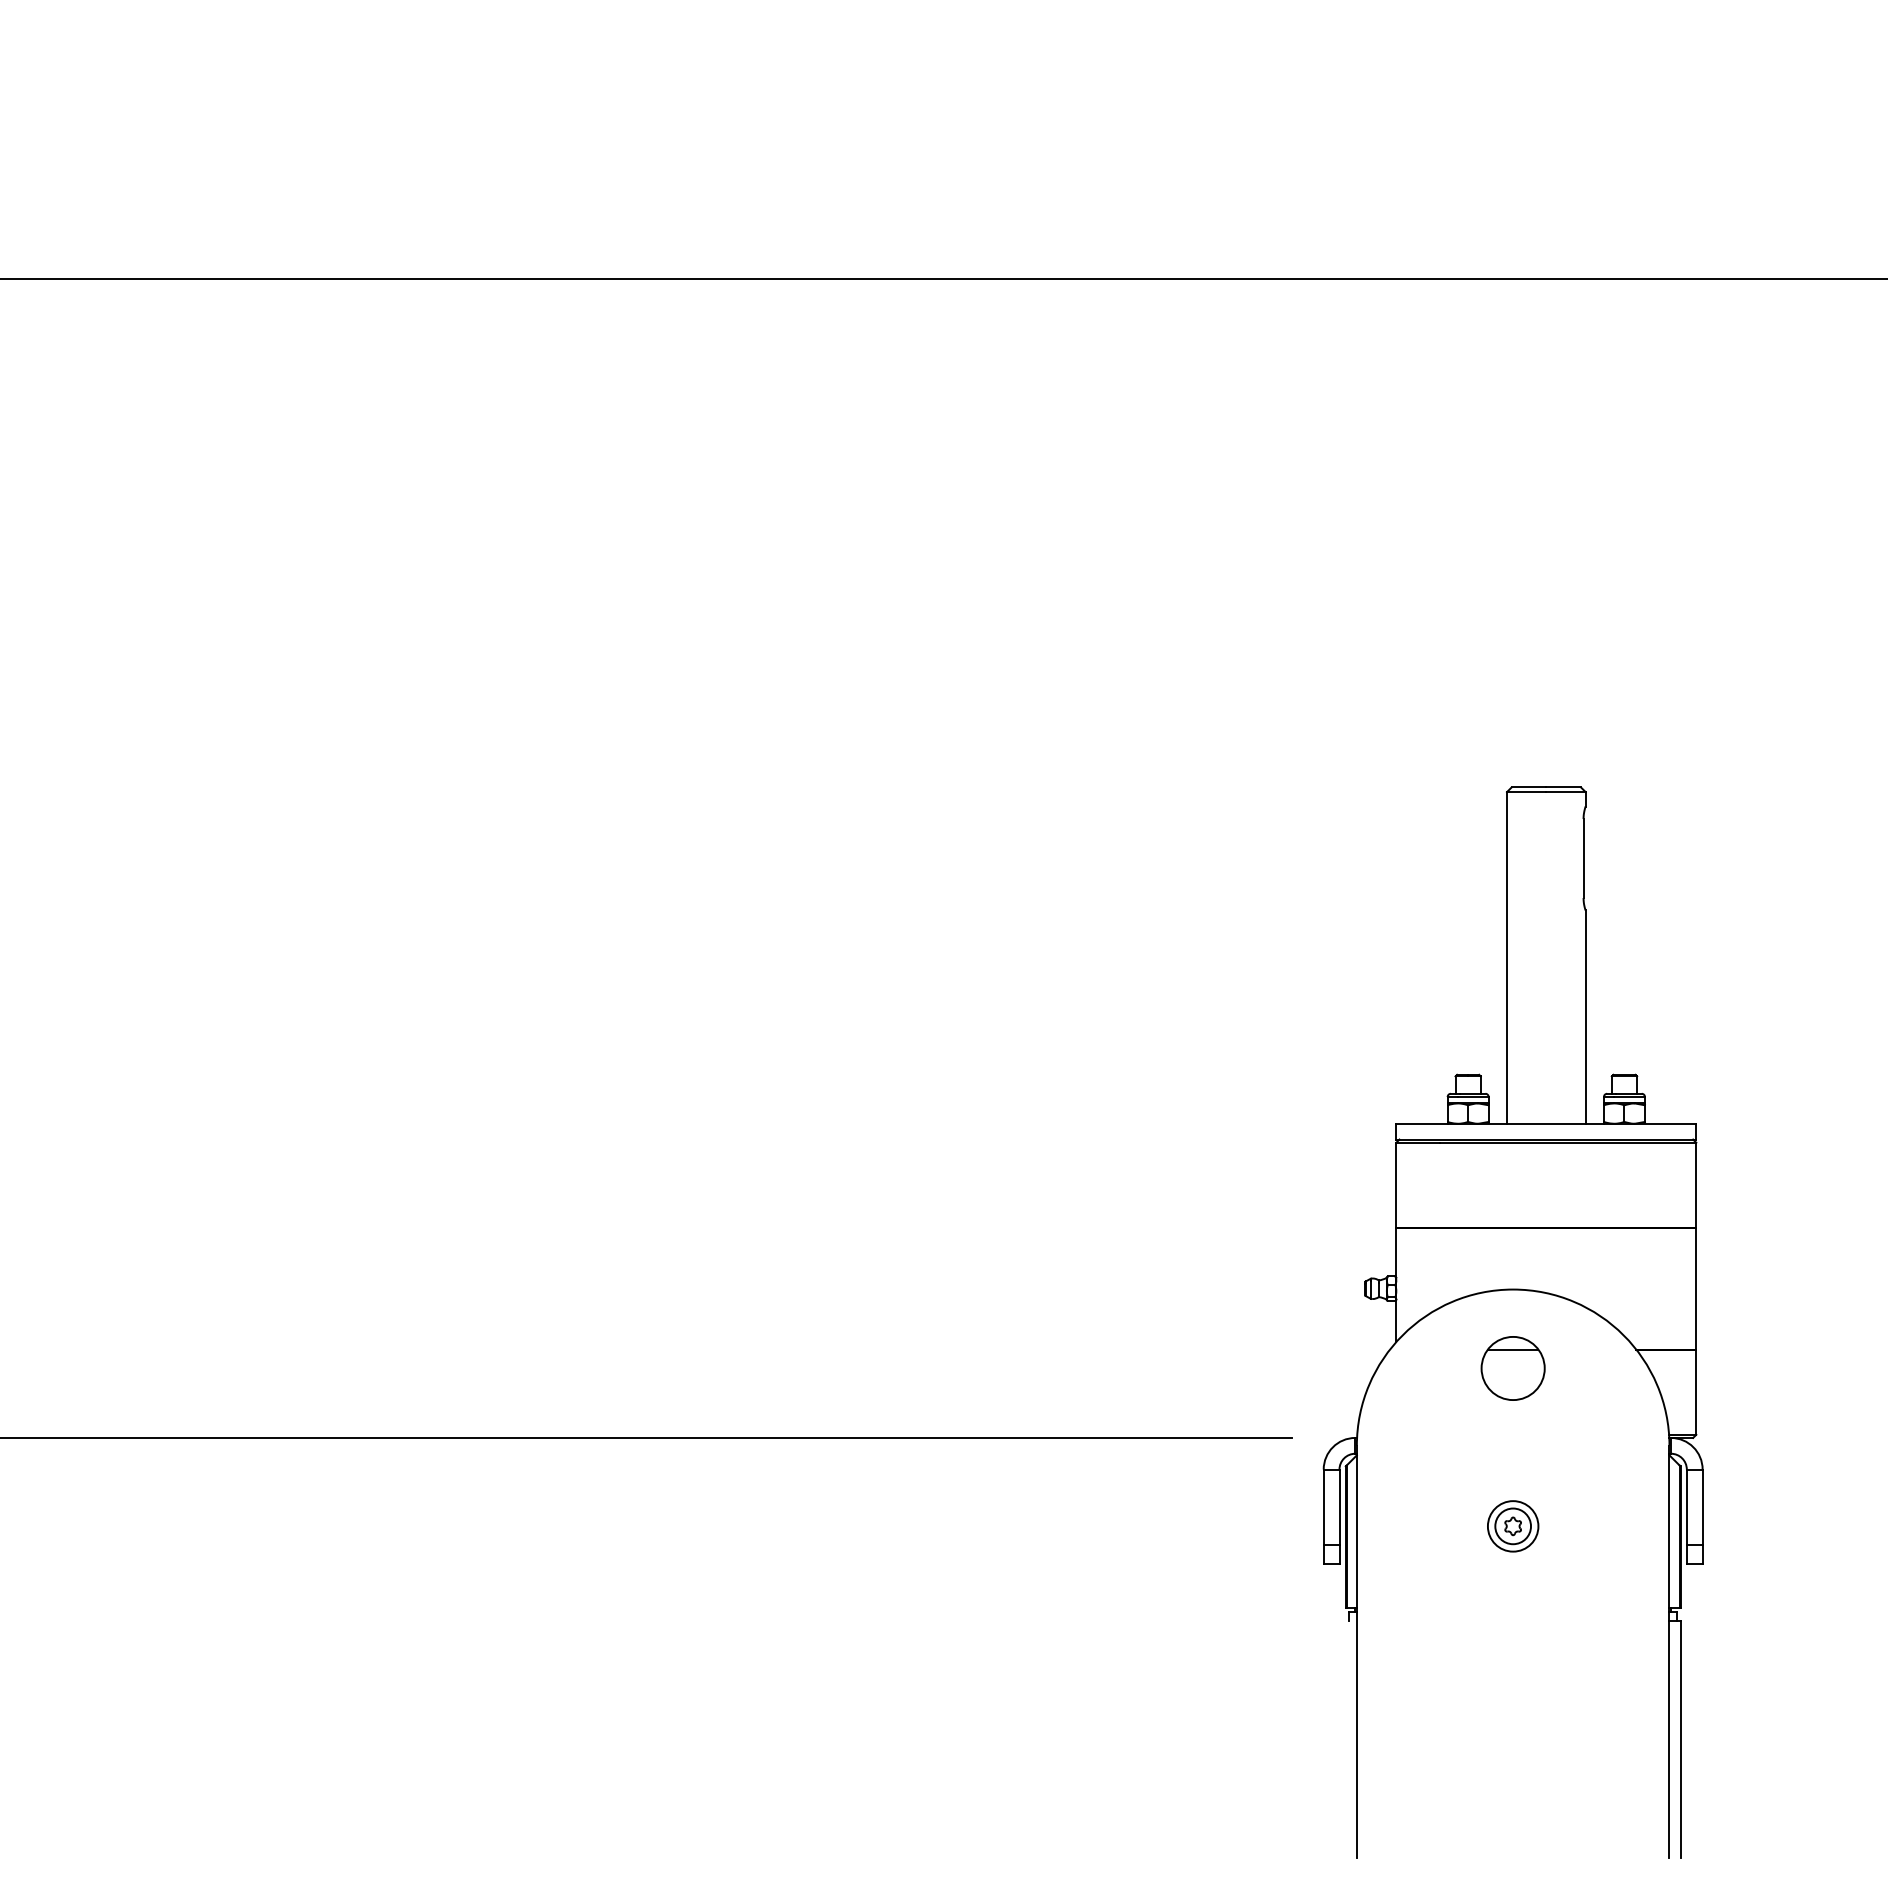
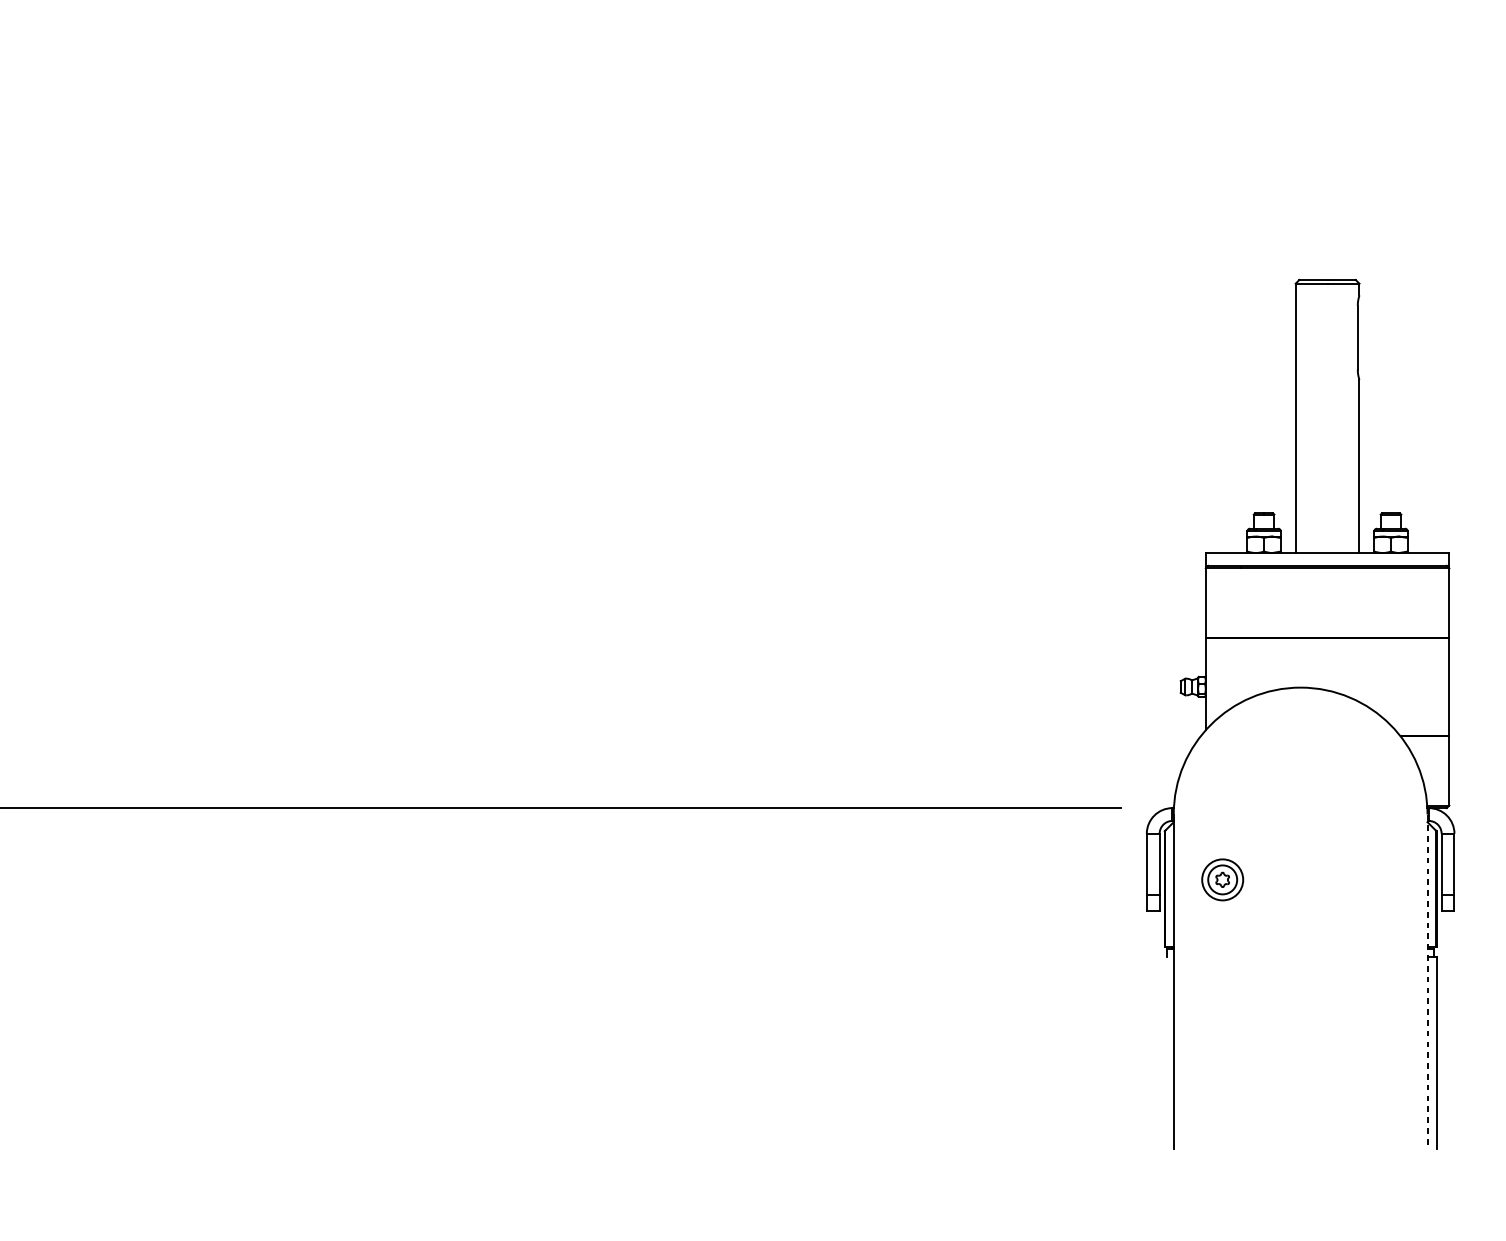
part: (1512, 1368) -> (1300, 751), removed
part: (1513, 1526) -> (1222, 880), moved
line: (1669, 1652) -> (1427, 982), solid -> dashed

